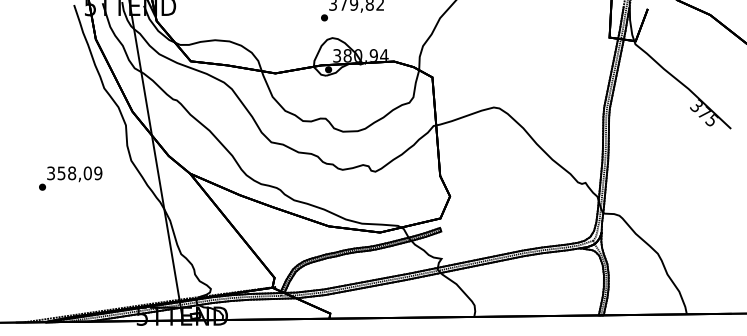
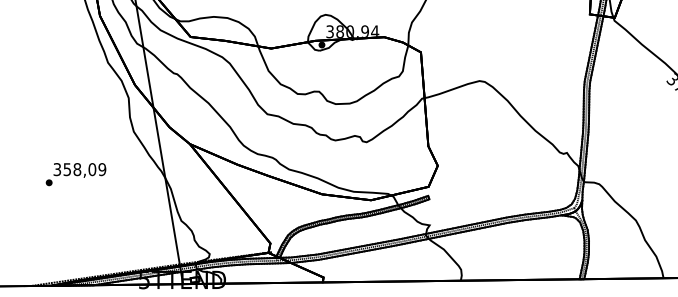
text: (70, 178) -> (75, 174), moved

